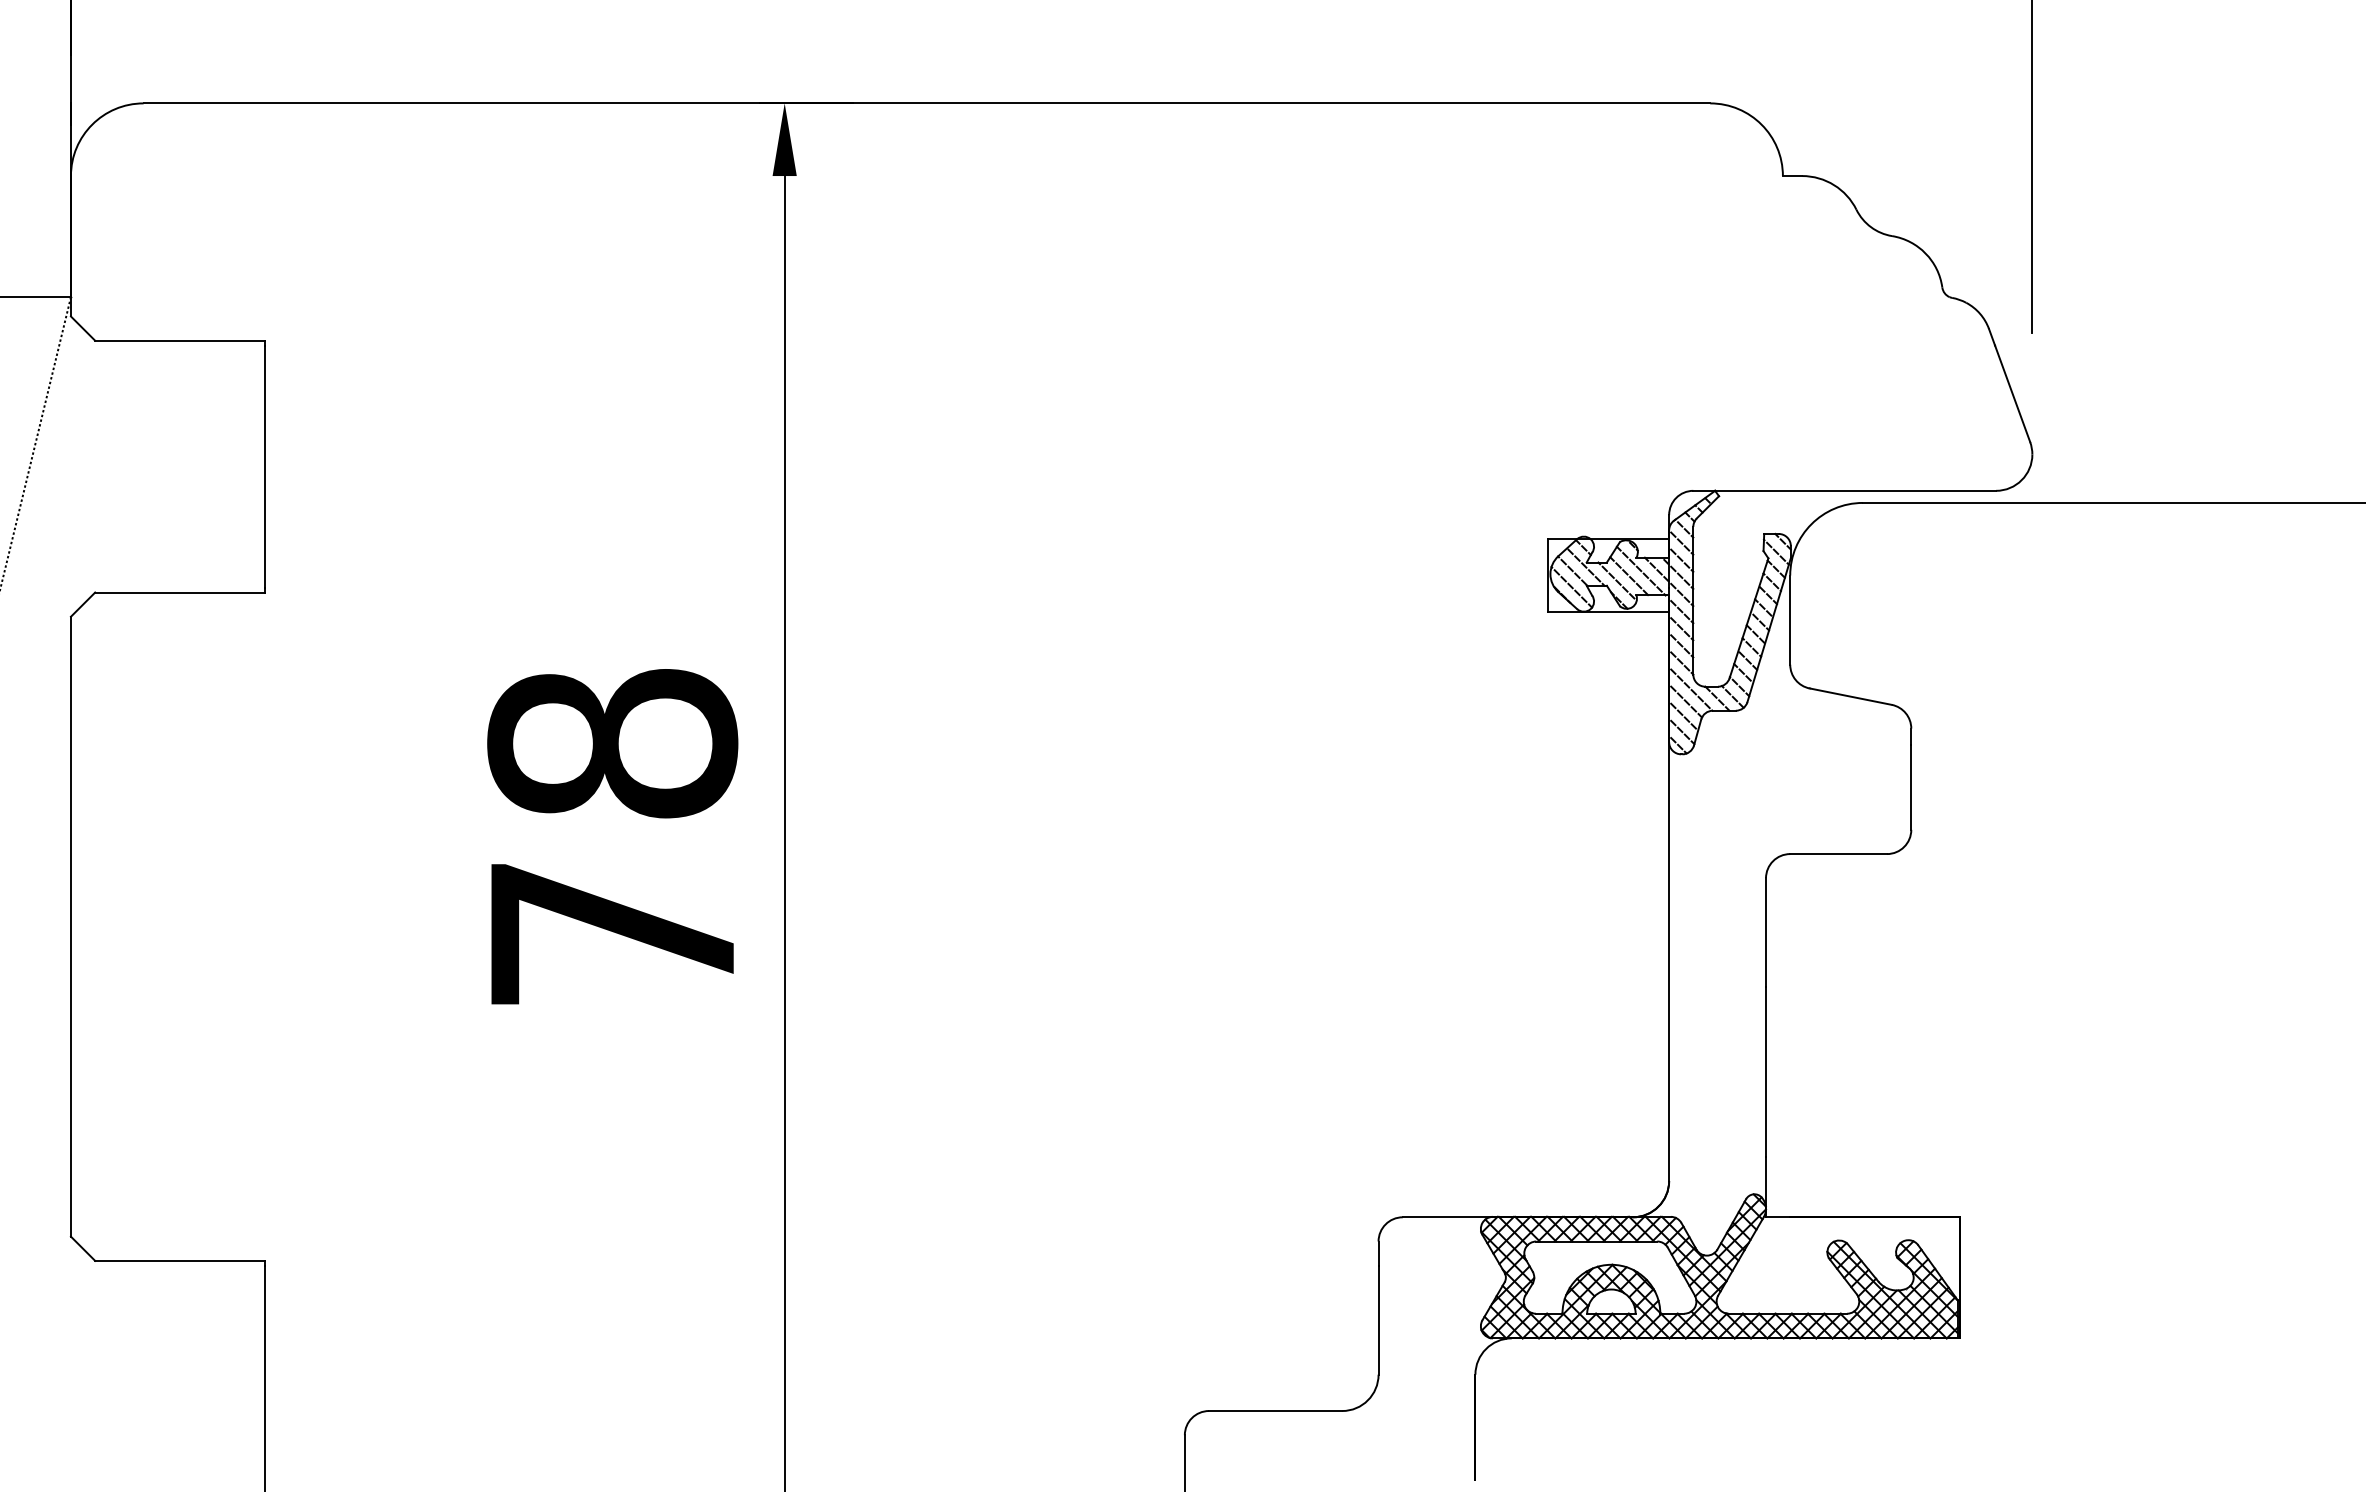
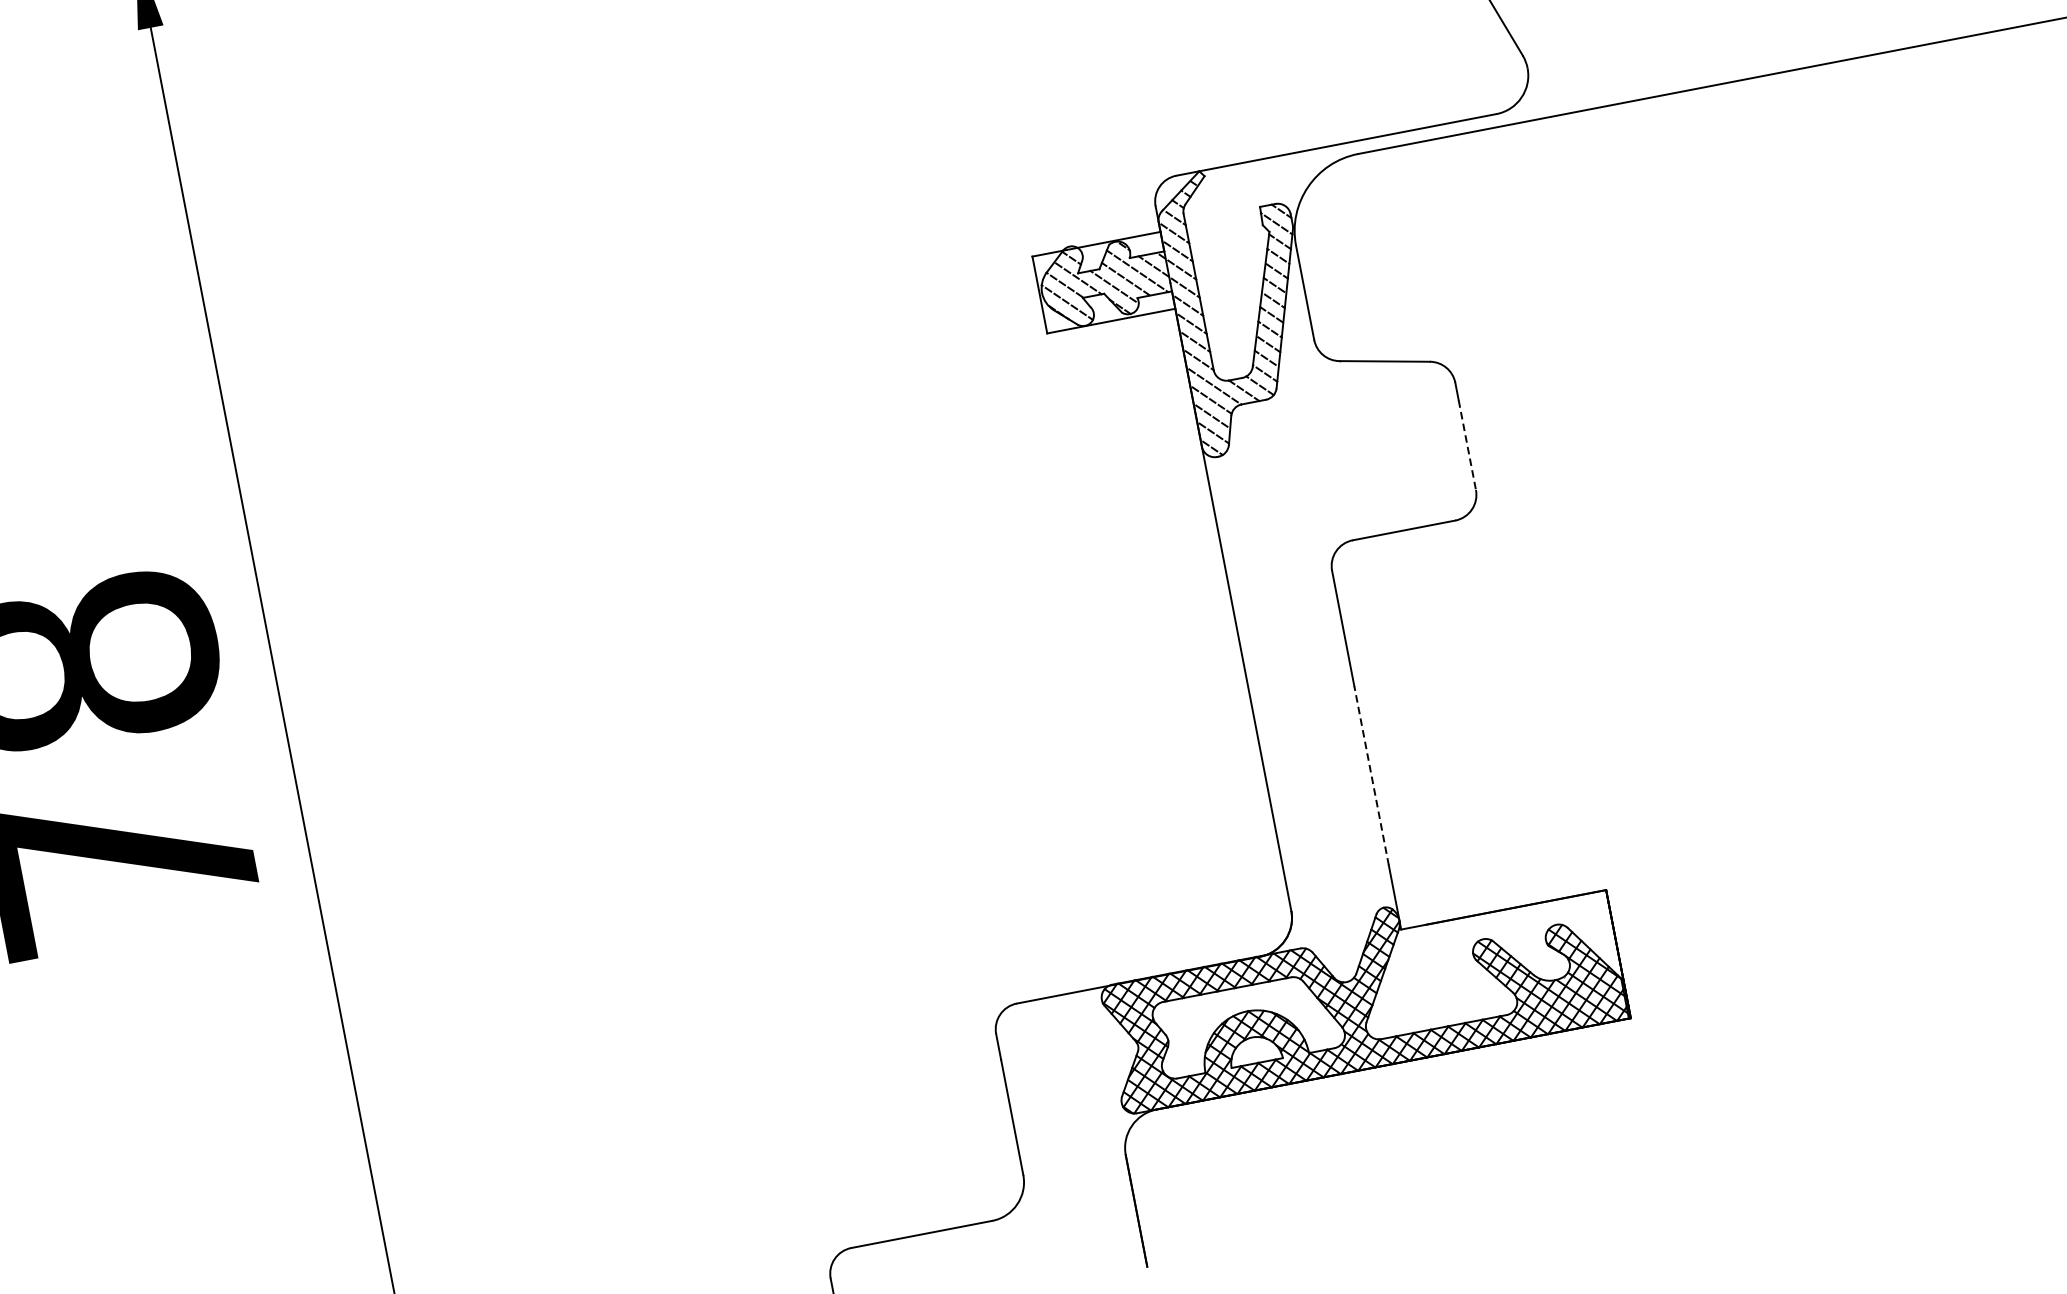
line: (1911, 787) -> (1467, 445), solid -> dashed
line: (1766, 1072) -> (1372, 776), solid -> dashed

